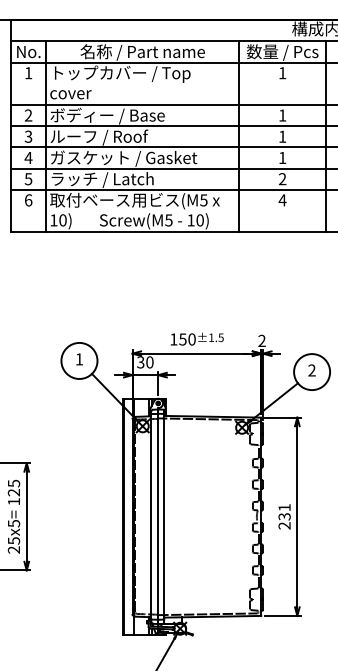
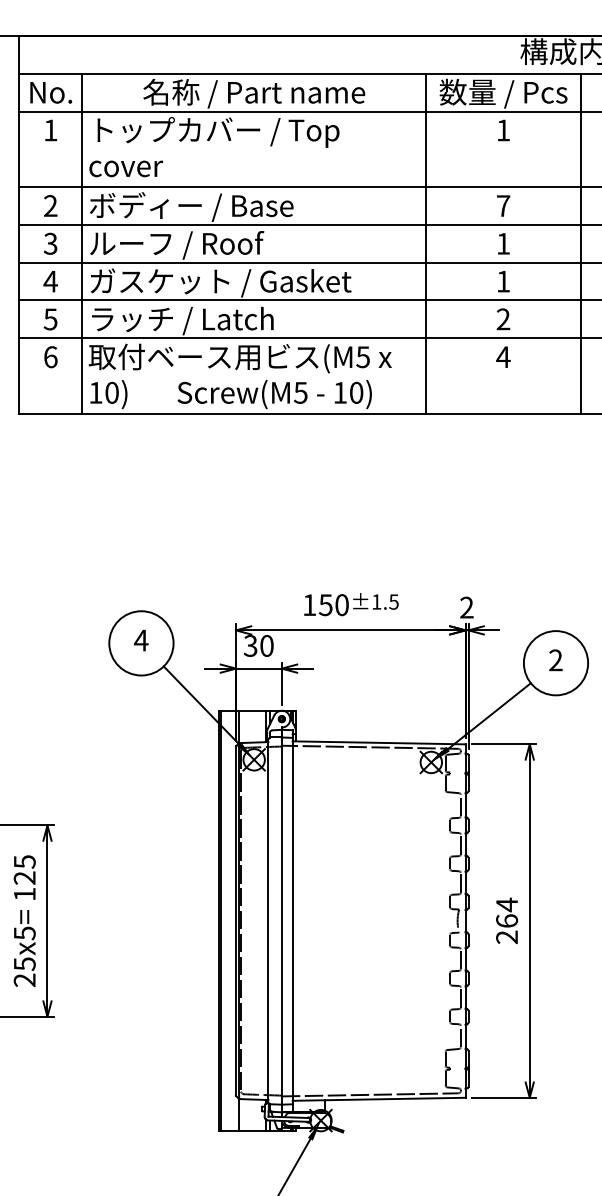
text: (282, 115) -> (503, 205), 1 -> 7
text: (79, 359) -> (141, 640), 1 -> 4
text: (284, 511) -> (506, 911), 231 -> 264

